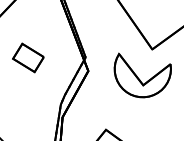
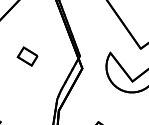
part: (28, 57) -> (27, 56), size x0.7

